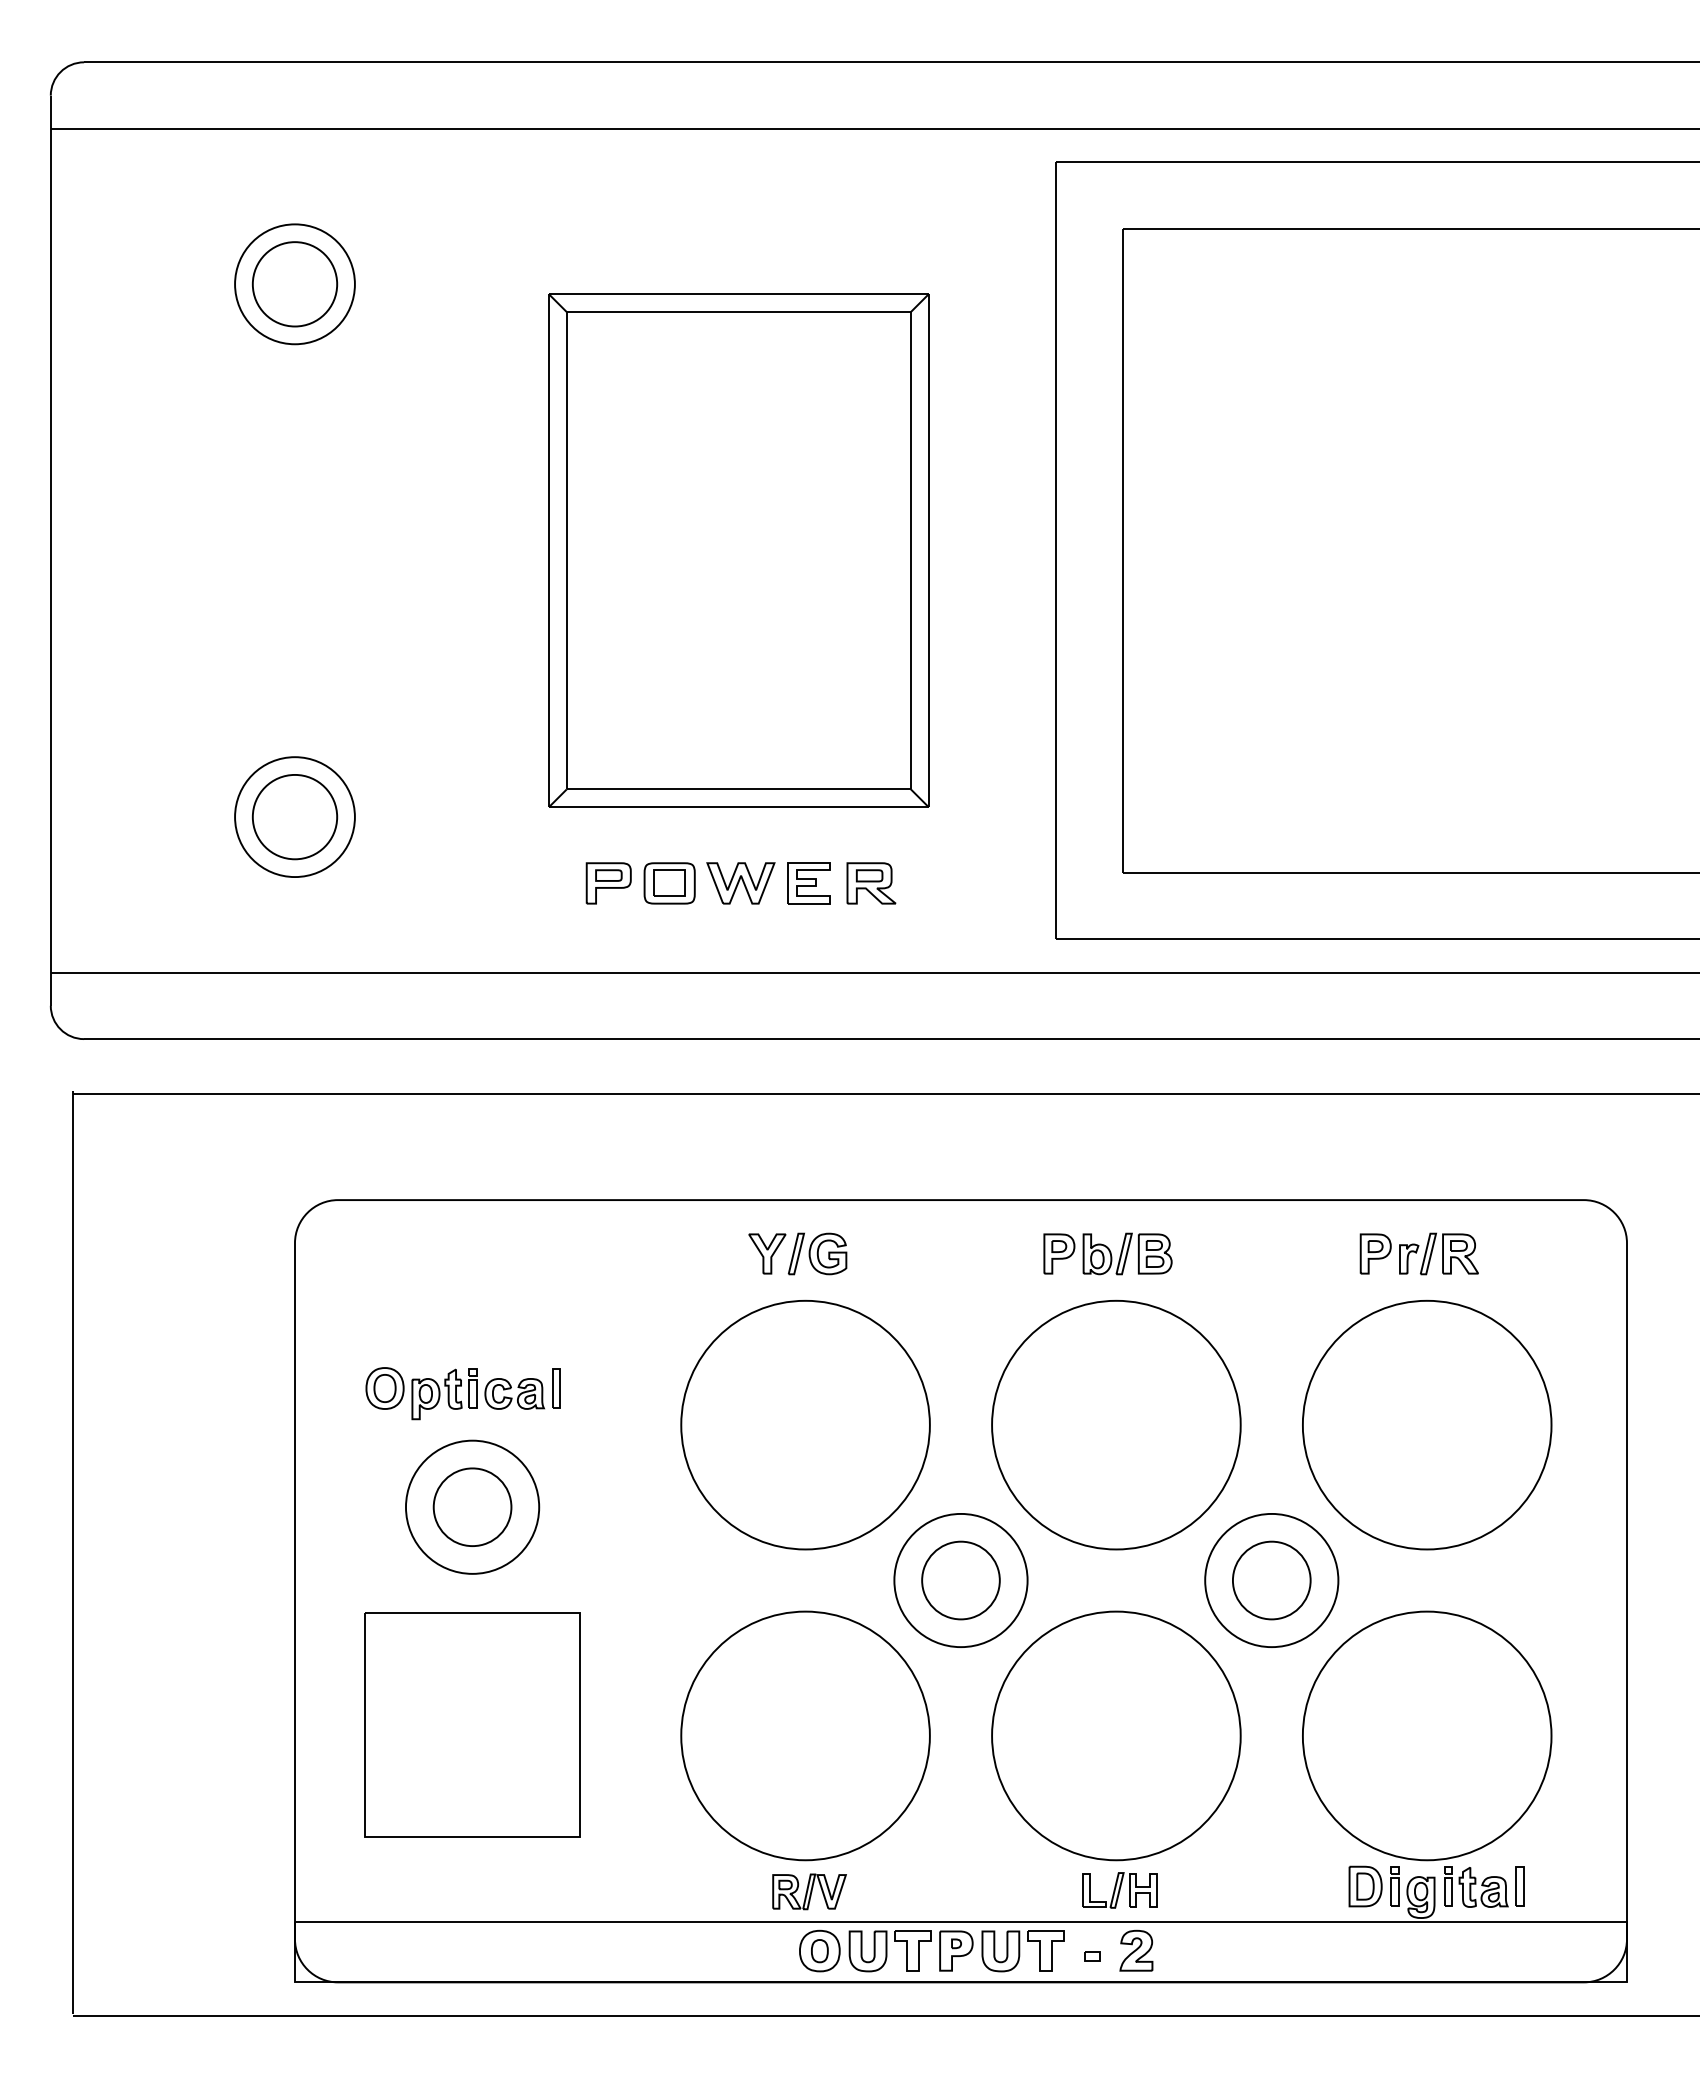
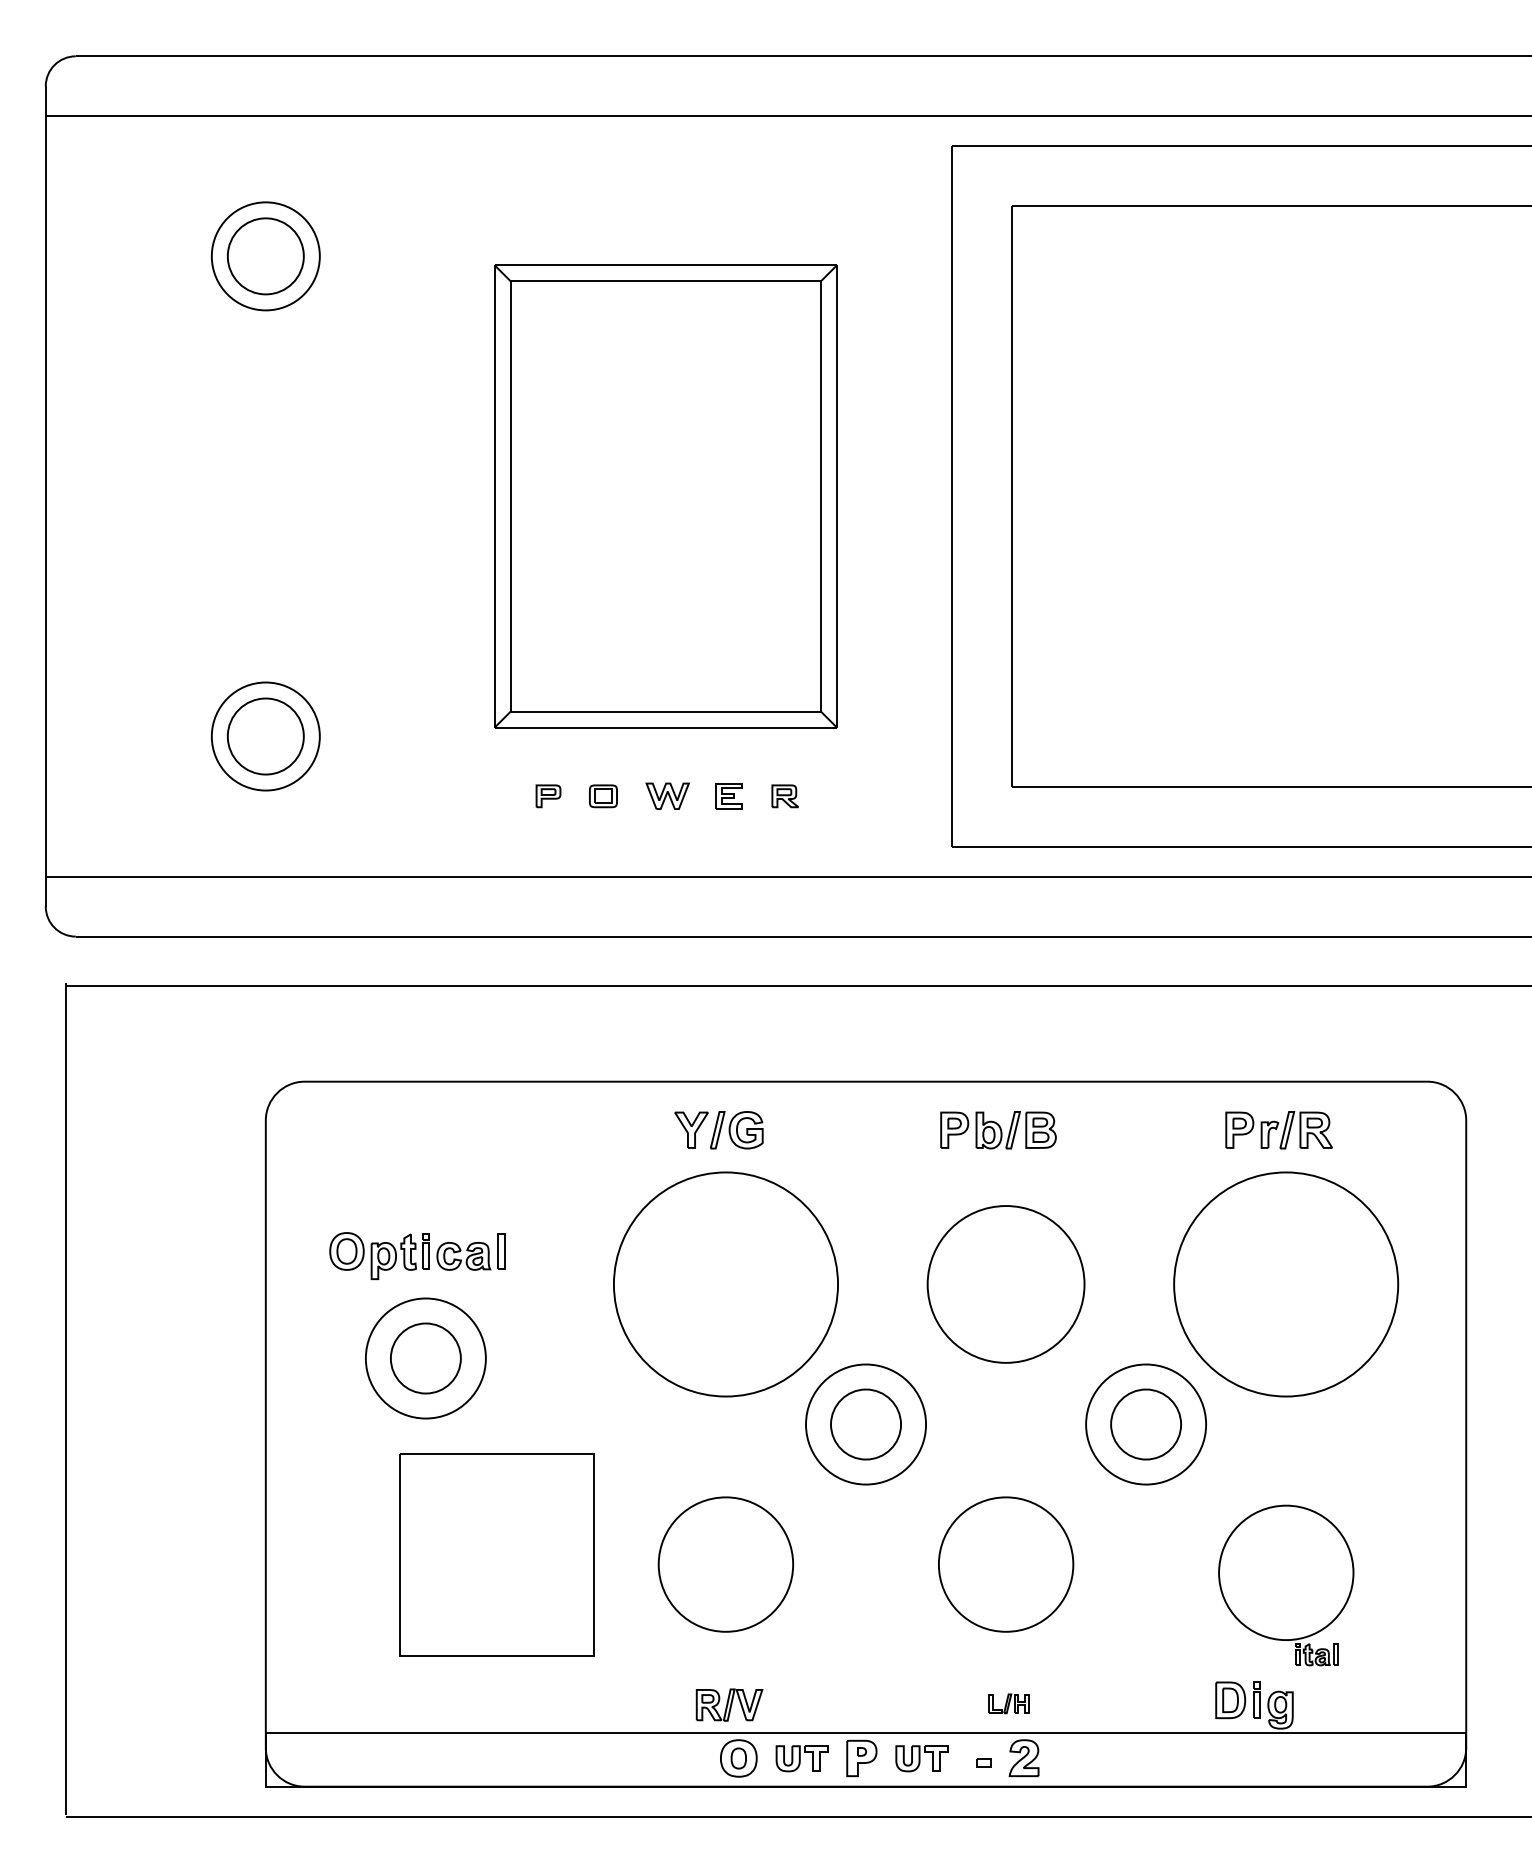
part: (608, 883) -> (548, 796), size x0.6
part: (669, 883) -> (603, 796), size x0.6
part: (740, 883) -> (667, 796), size x0.7
part: (808, 883) -> (728, 796), size x0.7
part: (871, 883) -> (785, 796), size x0.6
part: (1116, 1424) -> (1006, 1283), size x0.7
part: (472, 1724) -> (496, 1554), moved
part: (805, 1735) -> (725, 1564), size x0.6
part: (1116, 1735) -> (1006, 1564), size x0.6
part: (1427, 1758) -> (1286, 1584), size x0.6
part: (1119, 1890) -> (1008, 1703), size x0.6
part: (889, 1951) -> (801, 1758), size x0.7
part: (1022, 1951) -> (921, 1758), size x0.7

